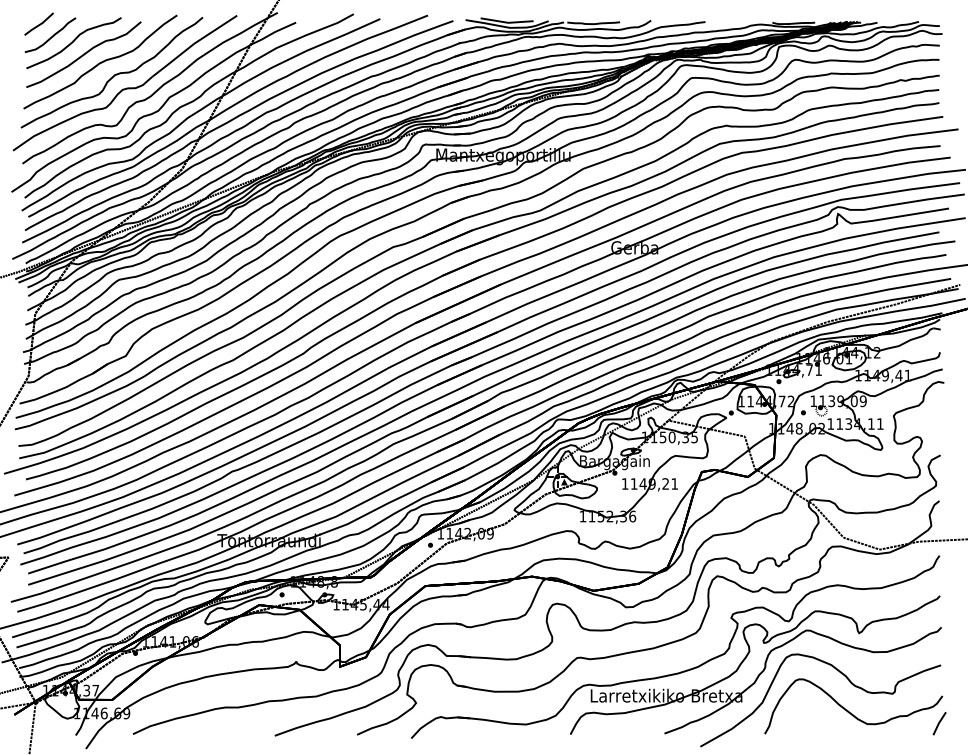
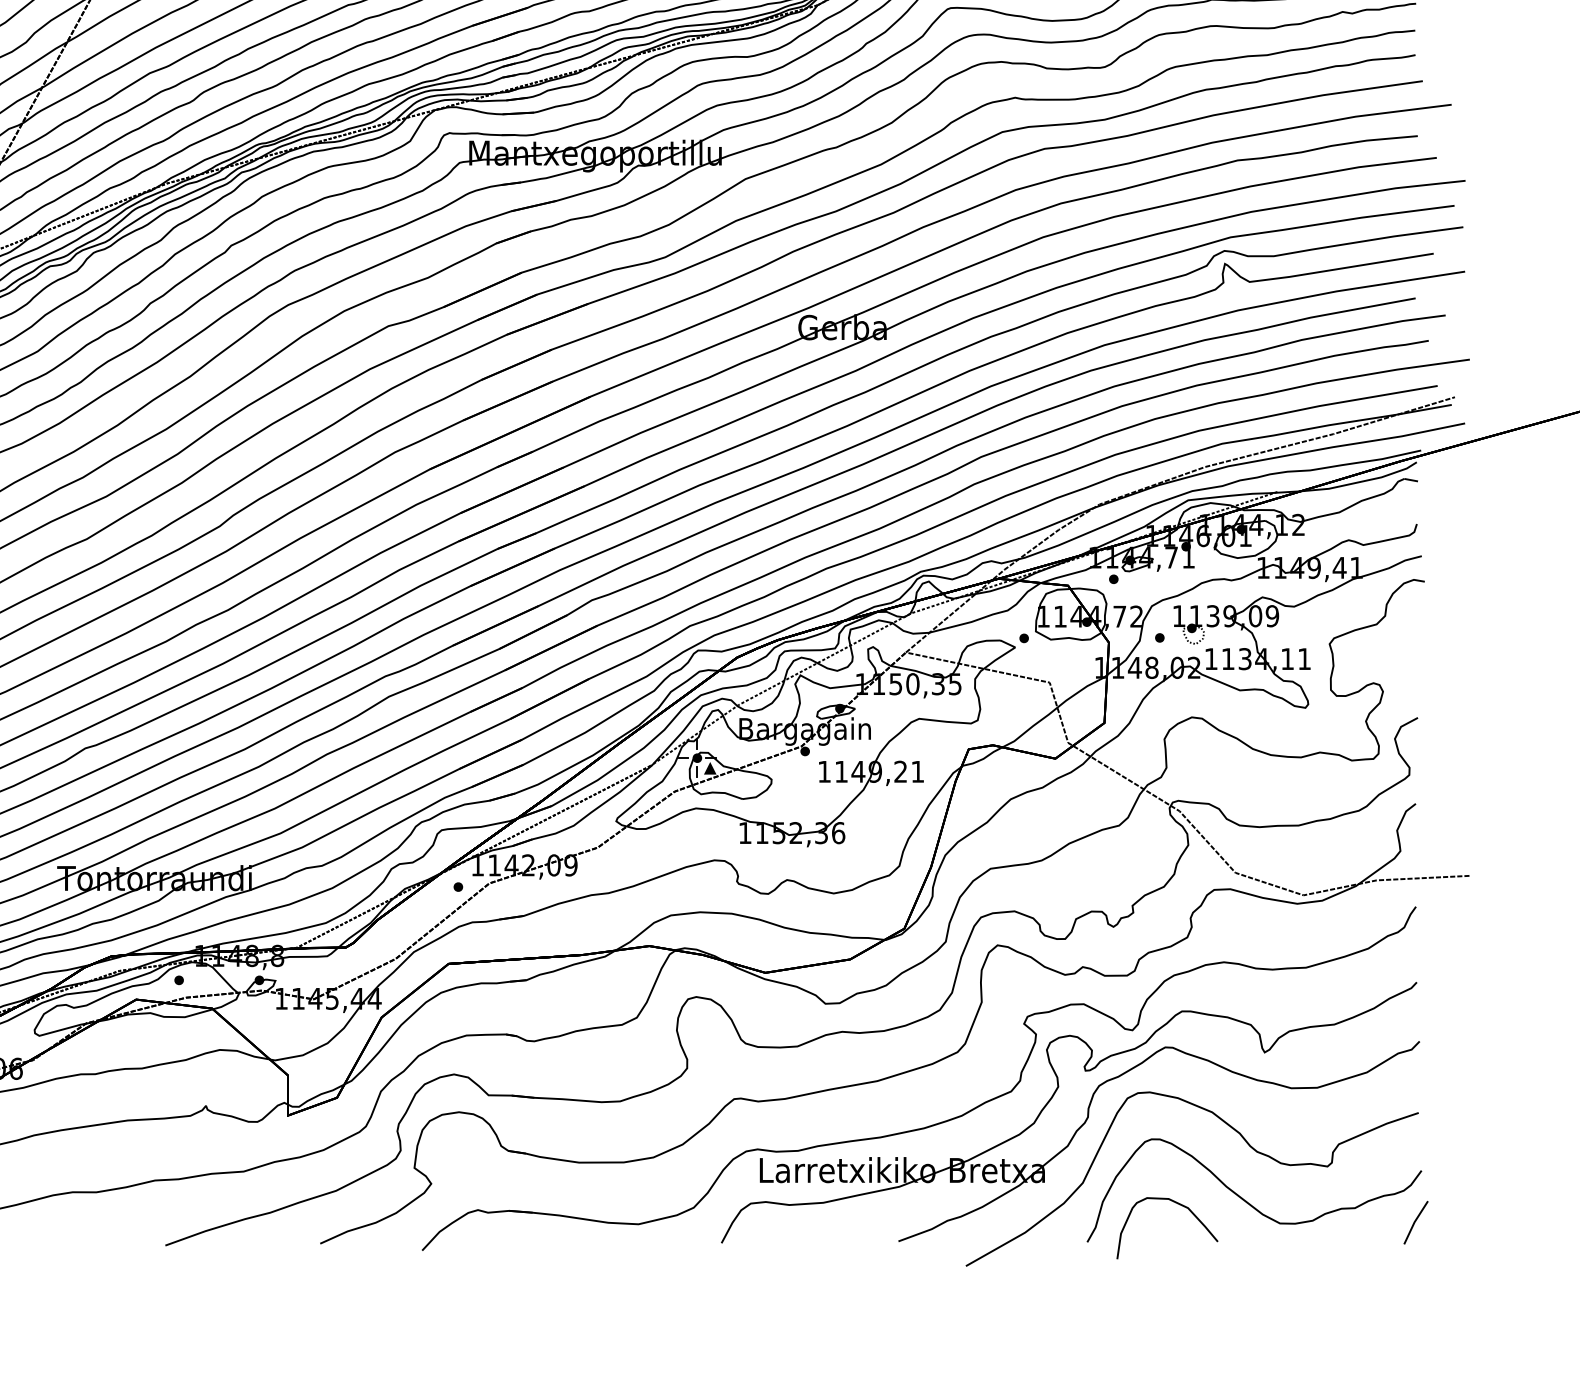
curve: (812, 714) -> (1176, 1205), added

